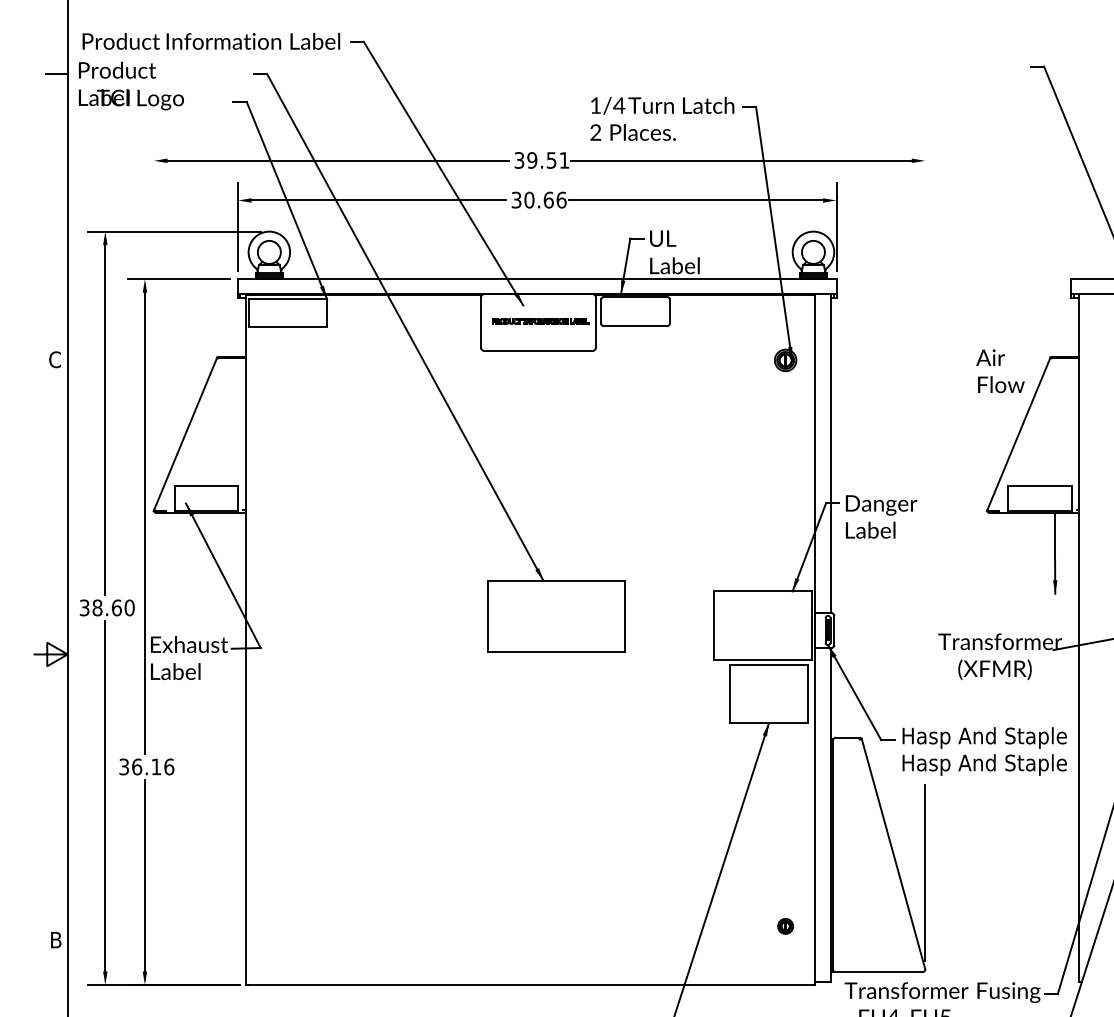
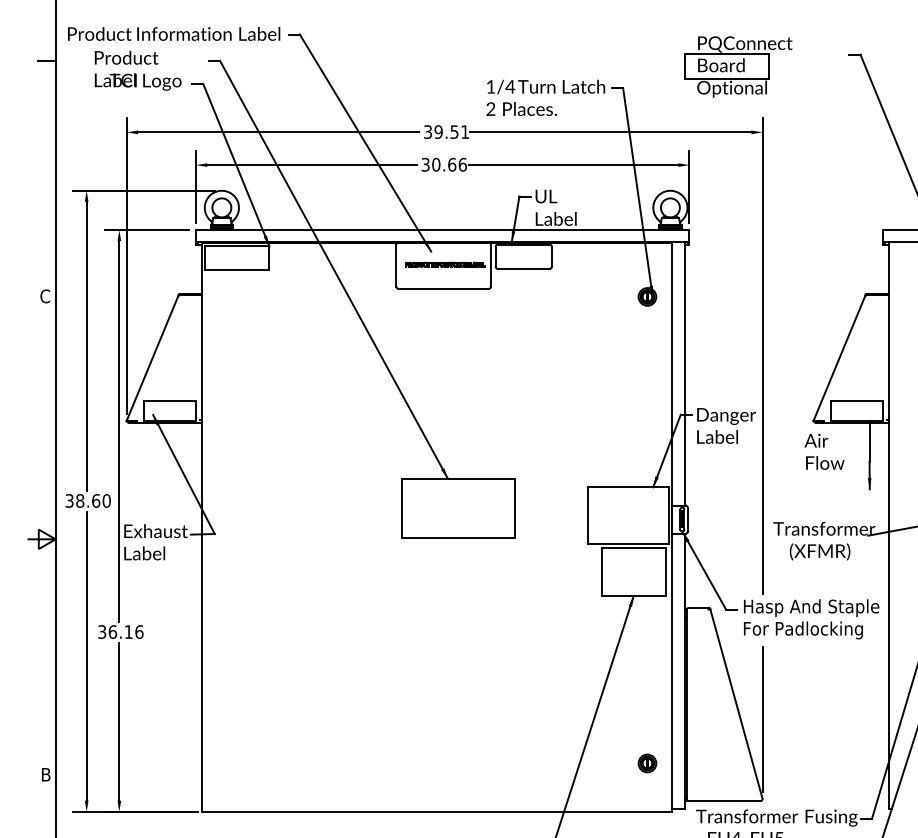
part: (896, 80) -> (738, 66), added
text: (130, 85) -> (137, 70), moved
line: (153, 323) -> (126, 266), added
text: (1000, 370) -> (824, 451), moved
line: (925, 432) -> (762, 356), added
text: (985, 765) -> (812, 630), Hasp And Staple -> For Padlocking
part: (785, 926) -> (647, 763), size x1.43

